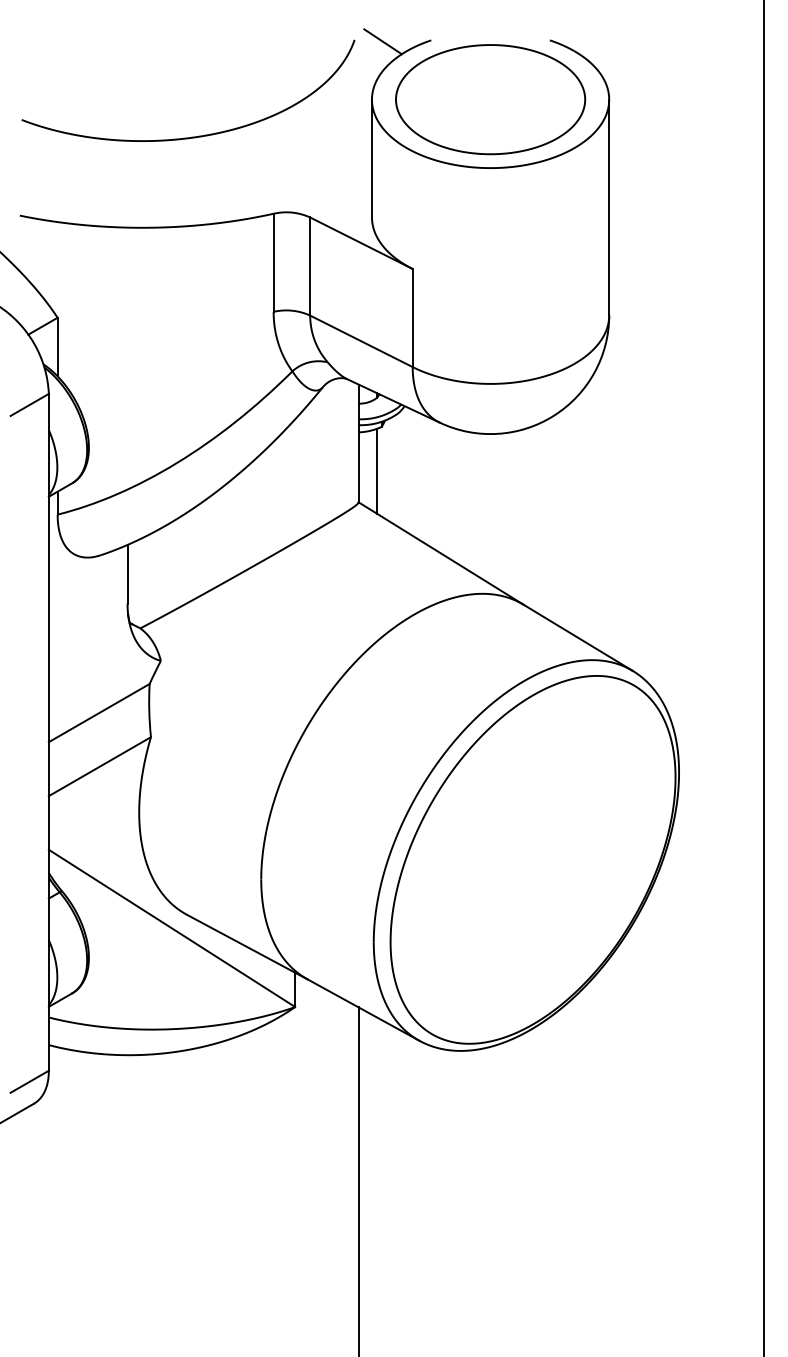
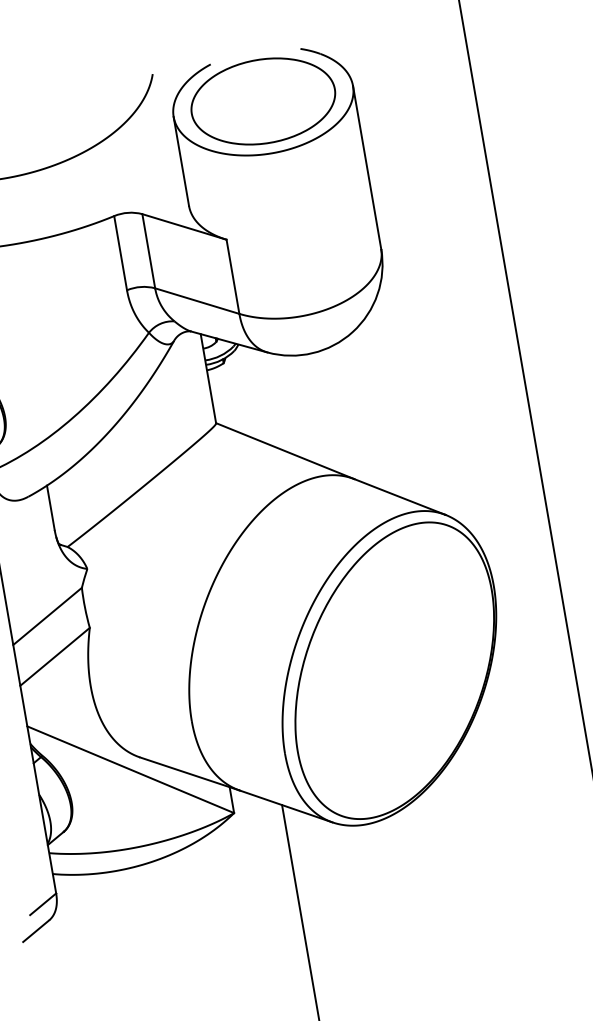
line: (382, 41) -> (174, 71), removed
line: (376, 470) -> (225, 396), removed

